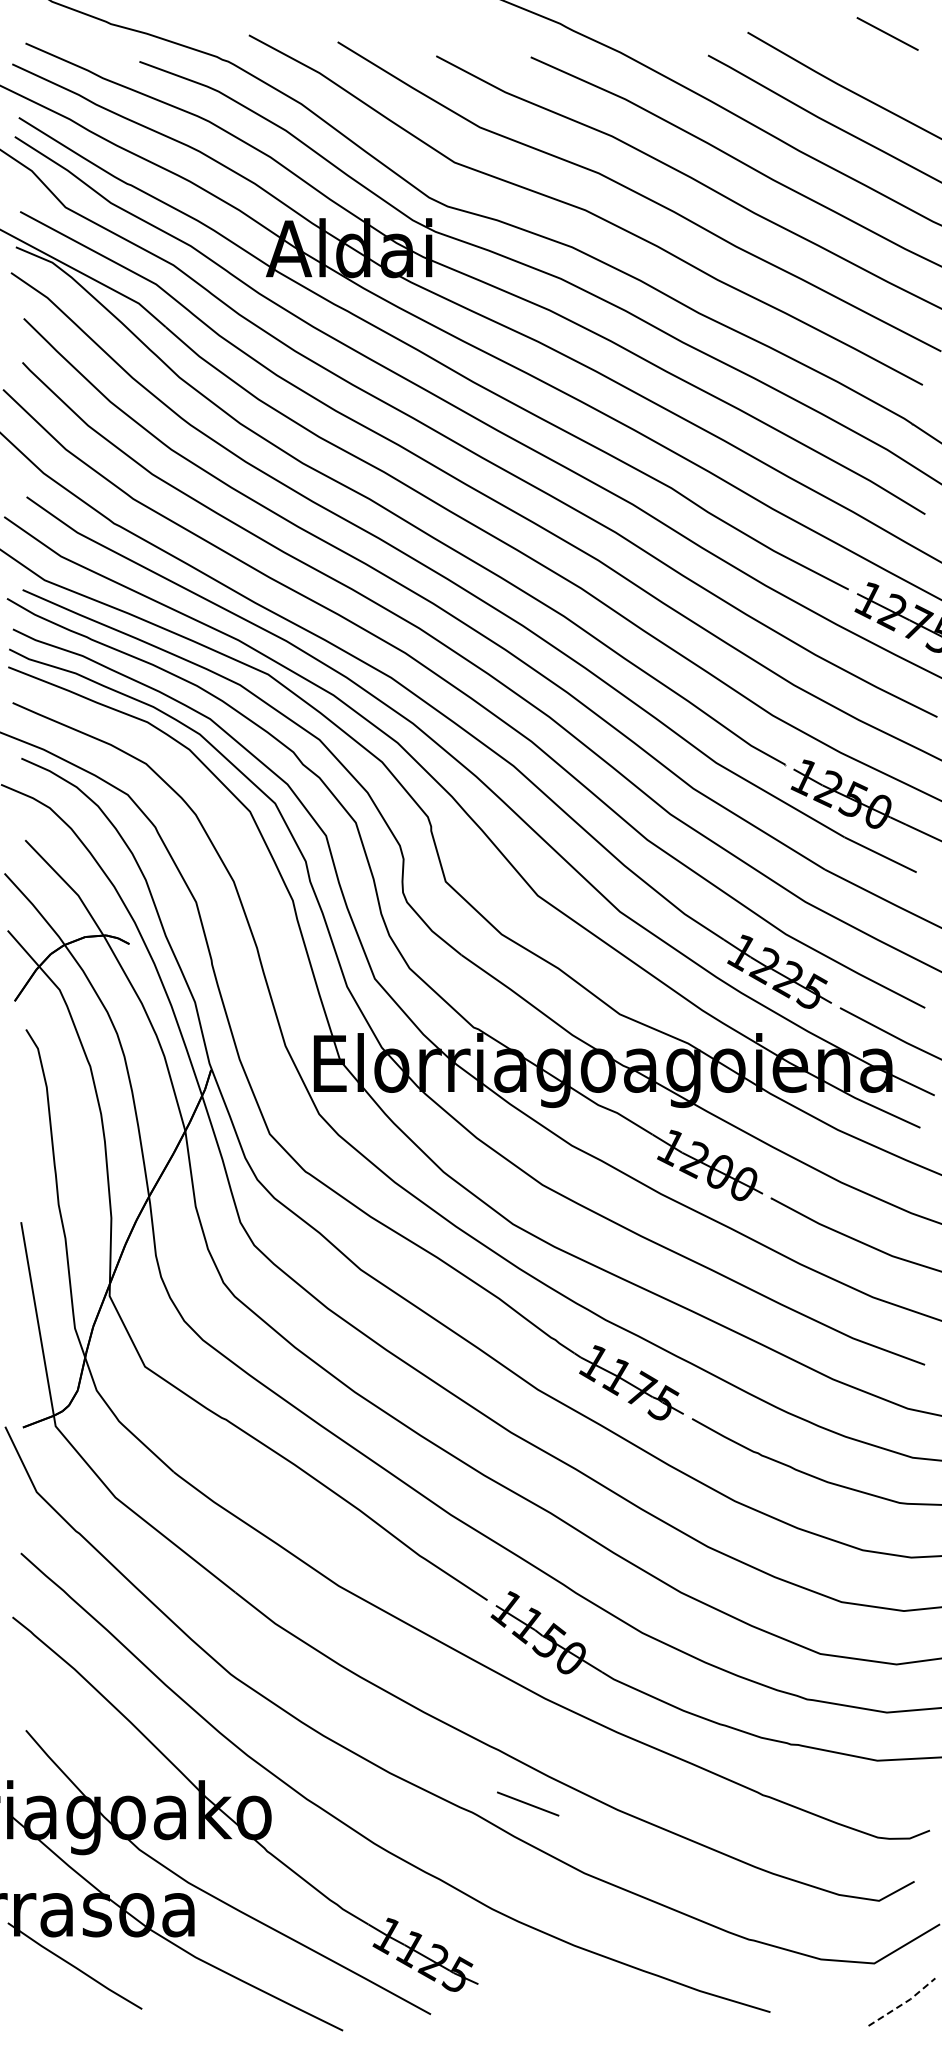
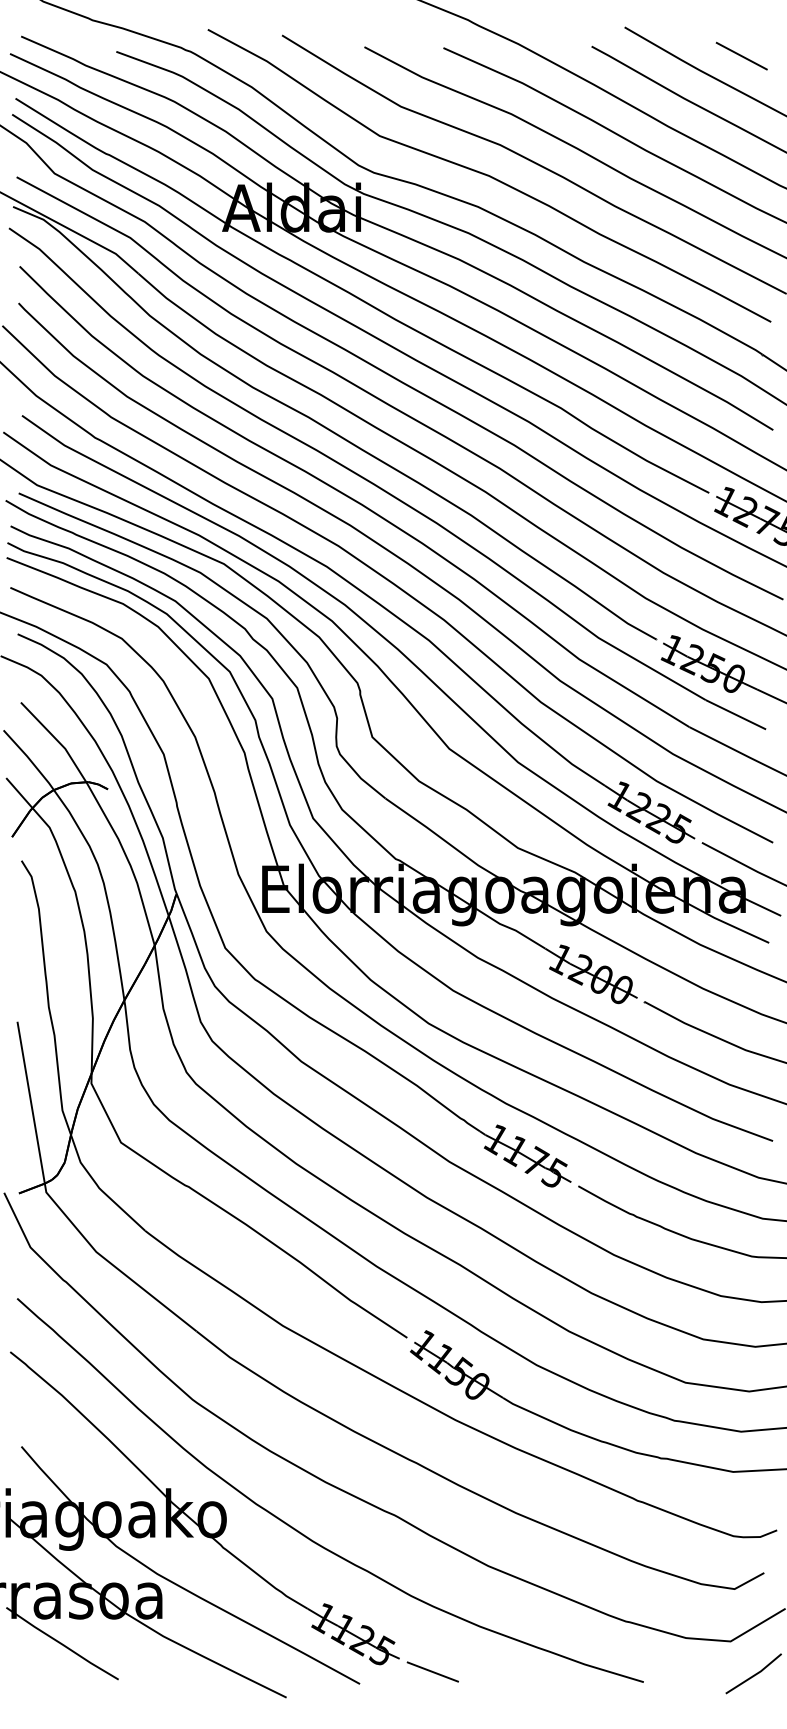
line: (887, 33) -> (741, 55), moved
line: (528, 1803) -> (433, 1671), moved
line: (903, 2003) -> (755, 1674), dashed -> solid

